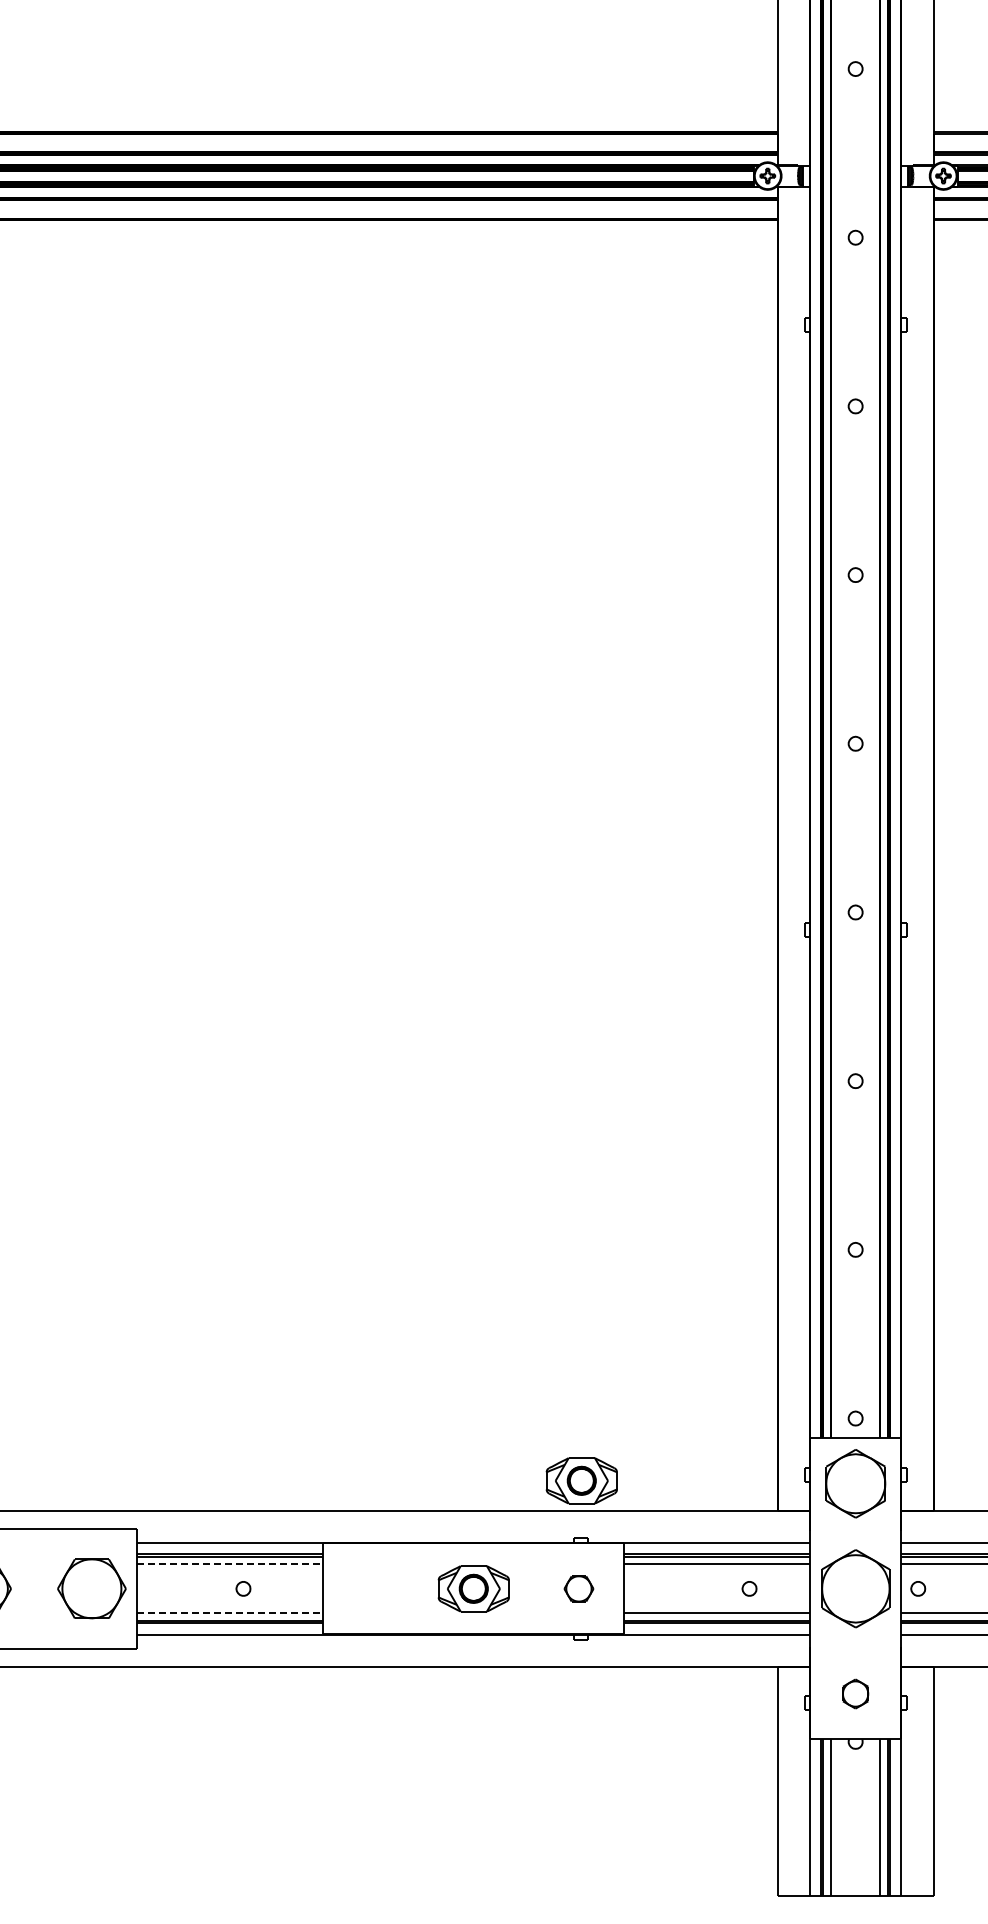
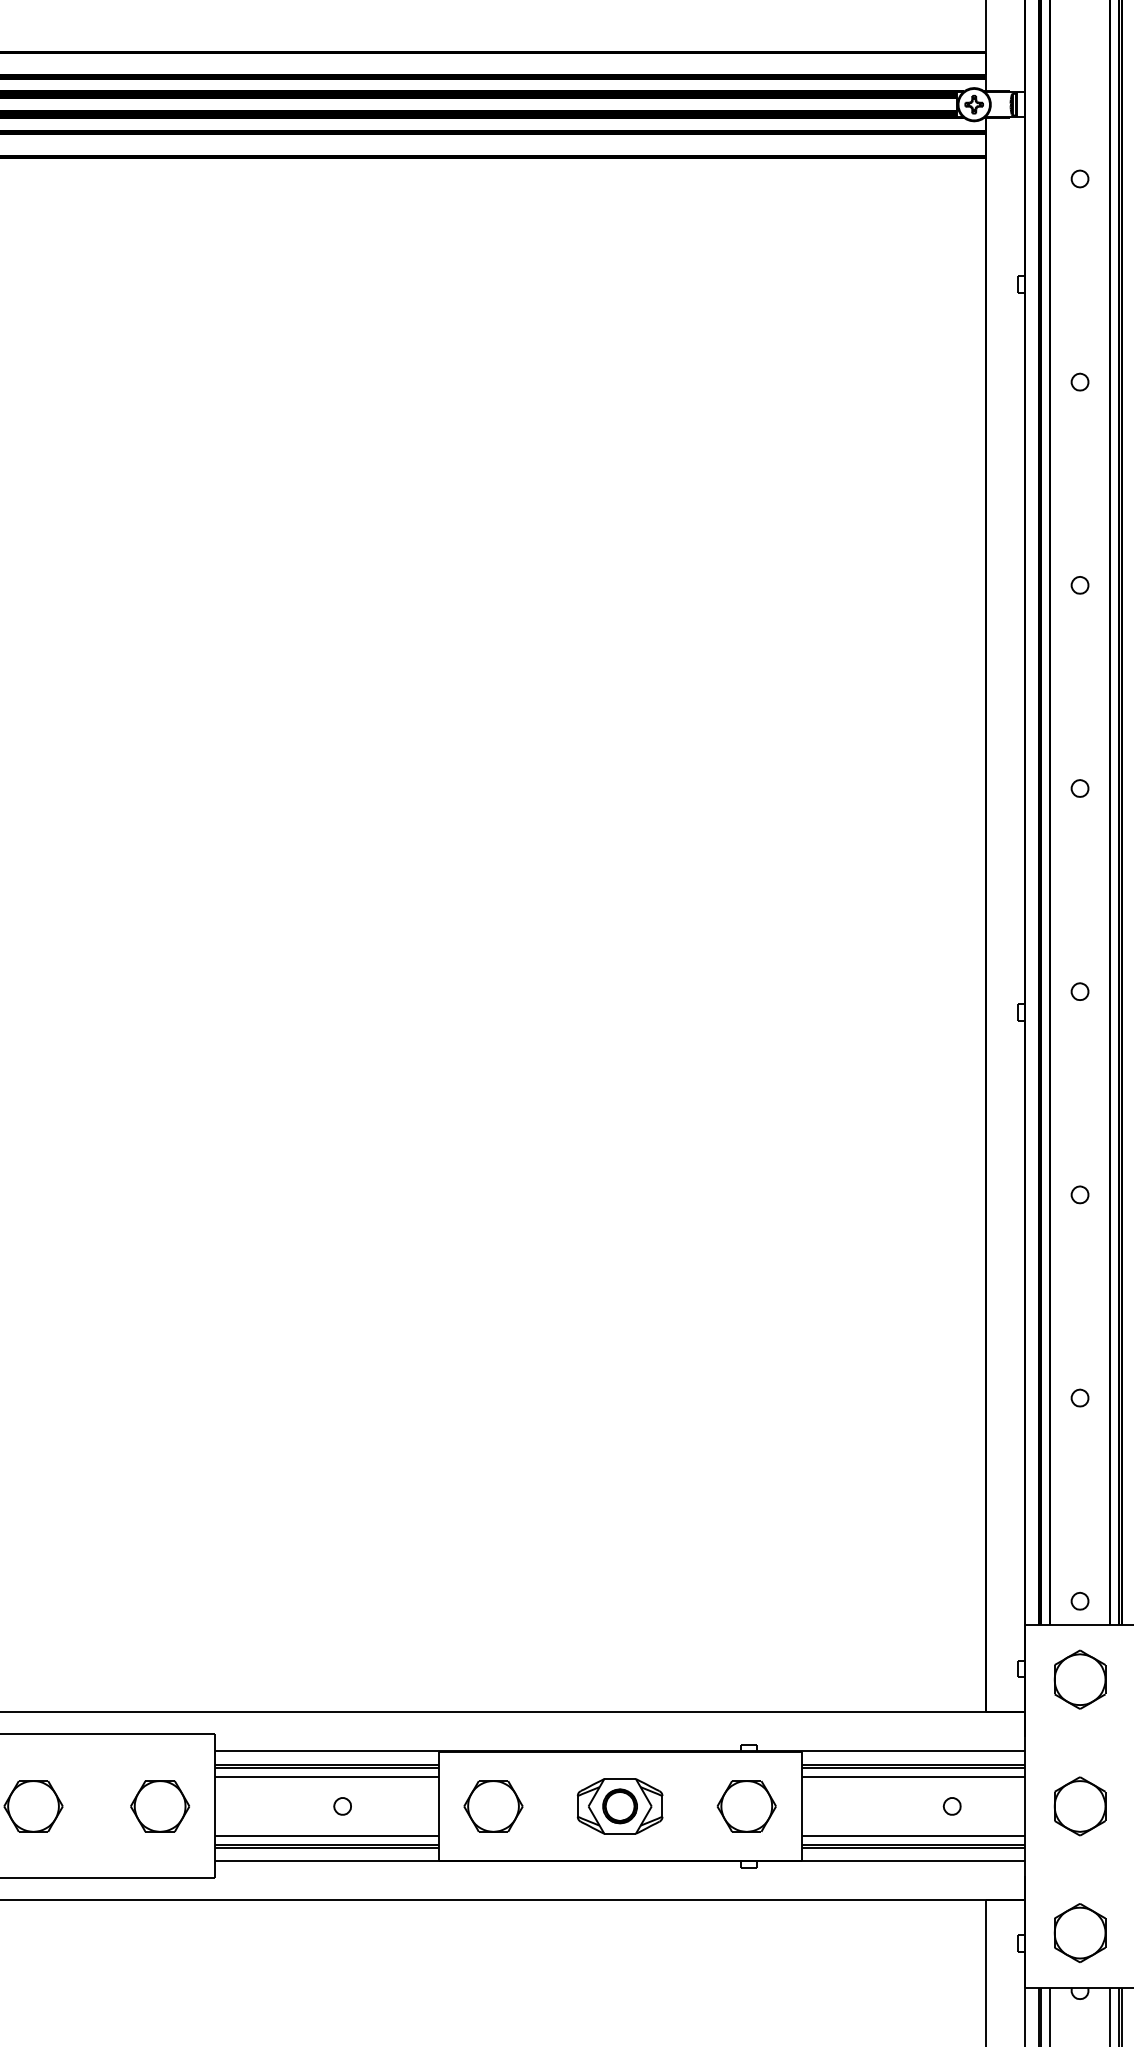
part: (581, 1480) -> (749, 1675), removed
part: (855, 1483) -> (1079, 1679), size x0.71
line: (230, 1564) -> (327, 1777), dashed -> solid
part: (91, 1588) -> (159, 1805), size x0.71
part: (368, 1588) -> (493, 1805), added
part: (578, 1588) -> (746, 1805), size x1.67
part: (855, 1588) -> (1079, 1805), size x0.62
line: (230, 1613) -> (327, 1836), dashed -> solid
part: (855, 1693) -> (1079, 1932), size x1.67

